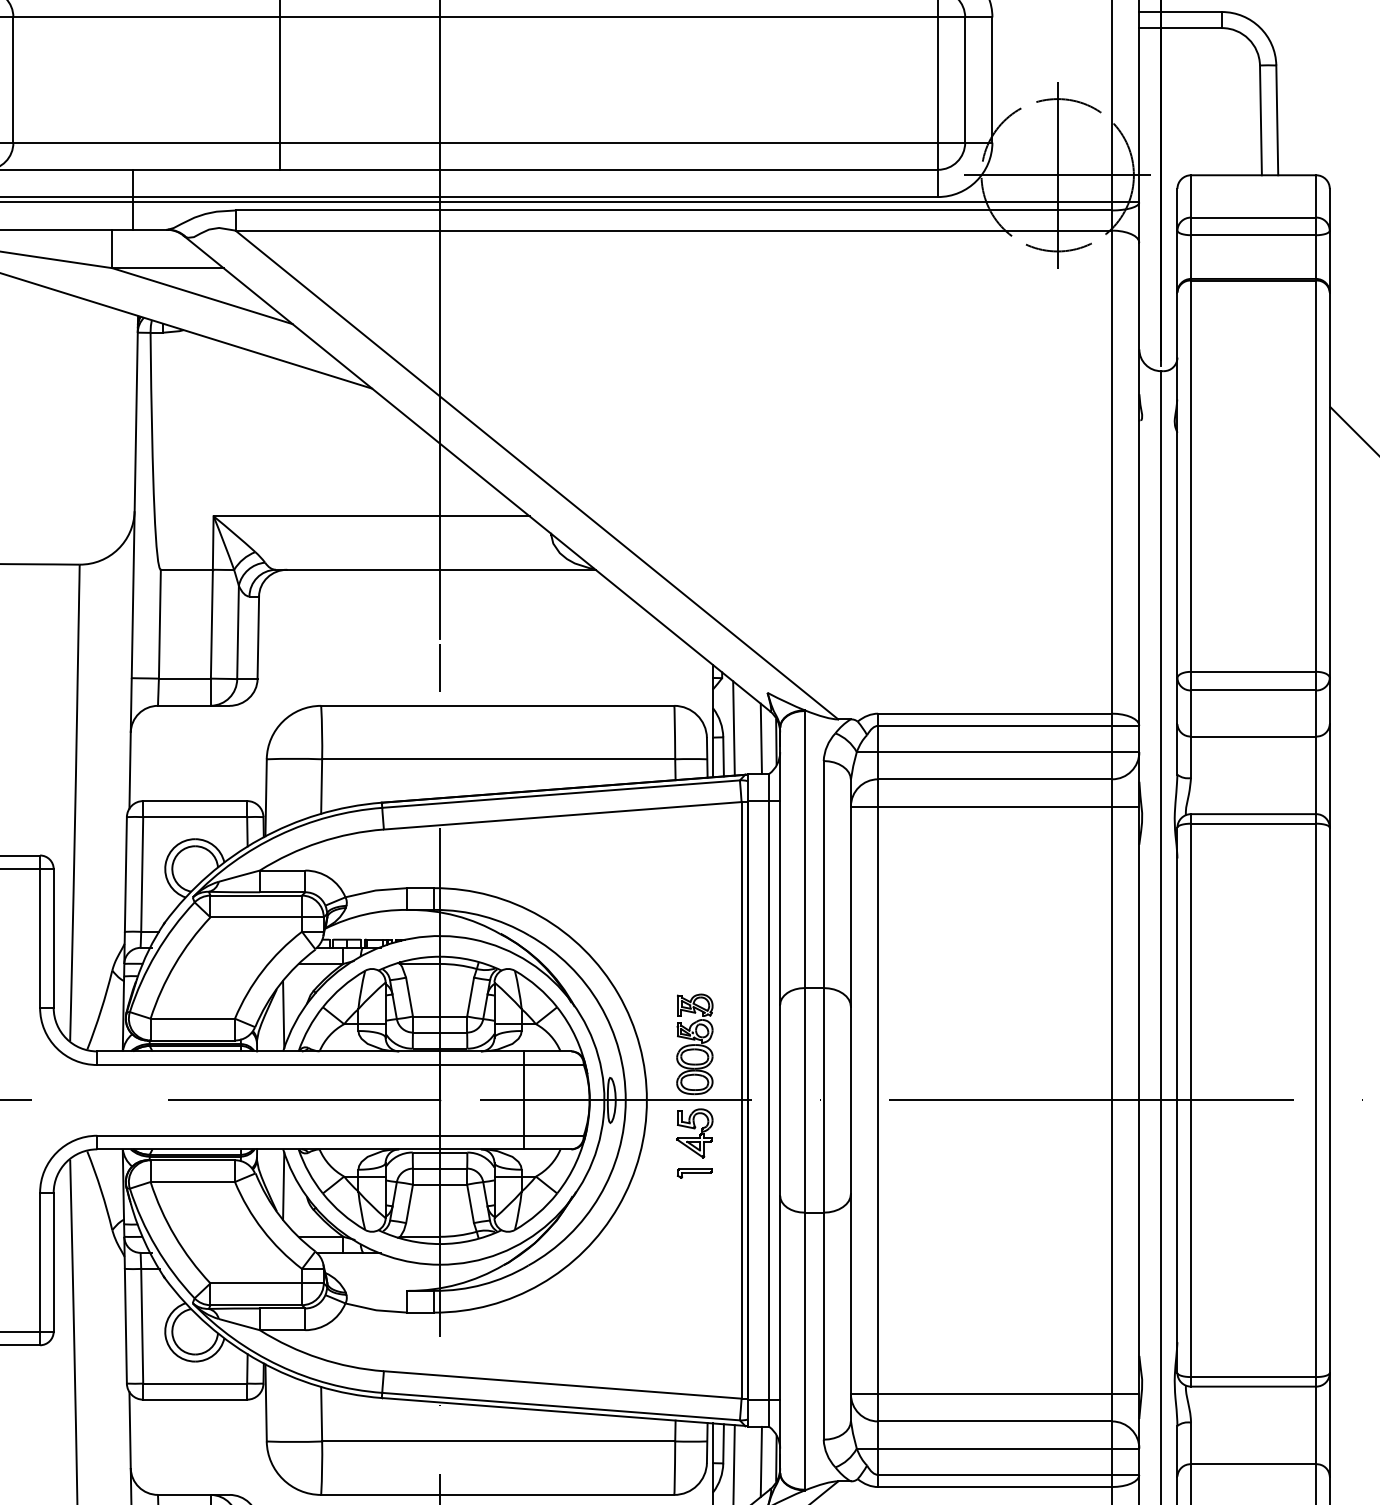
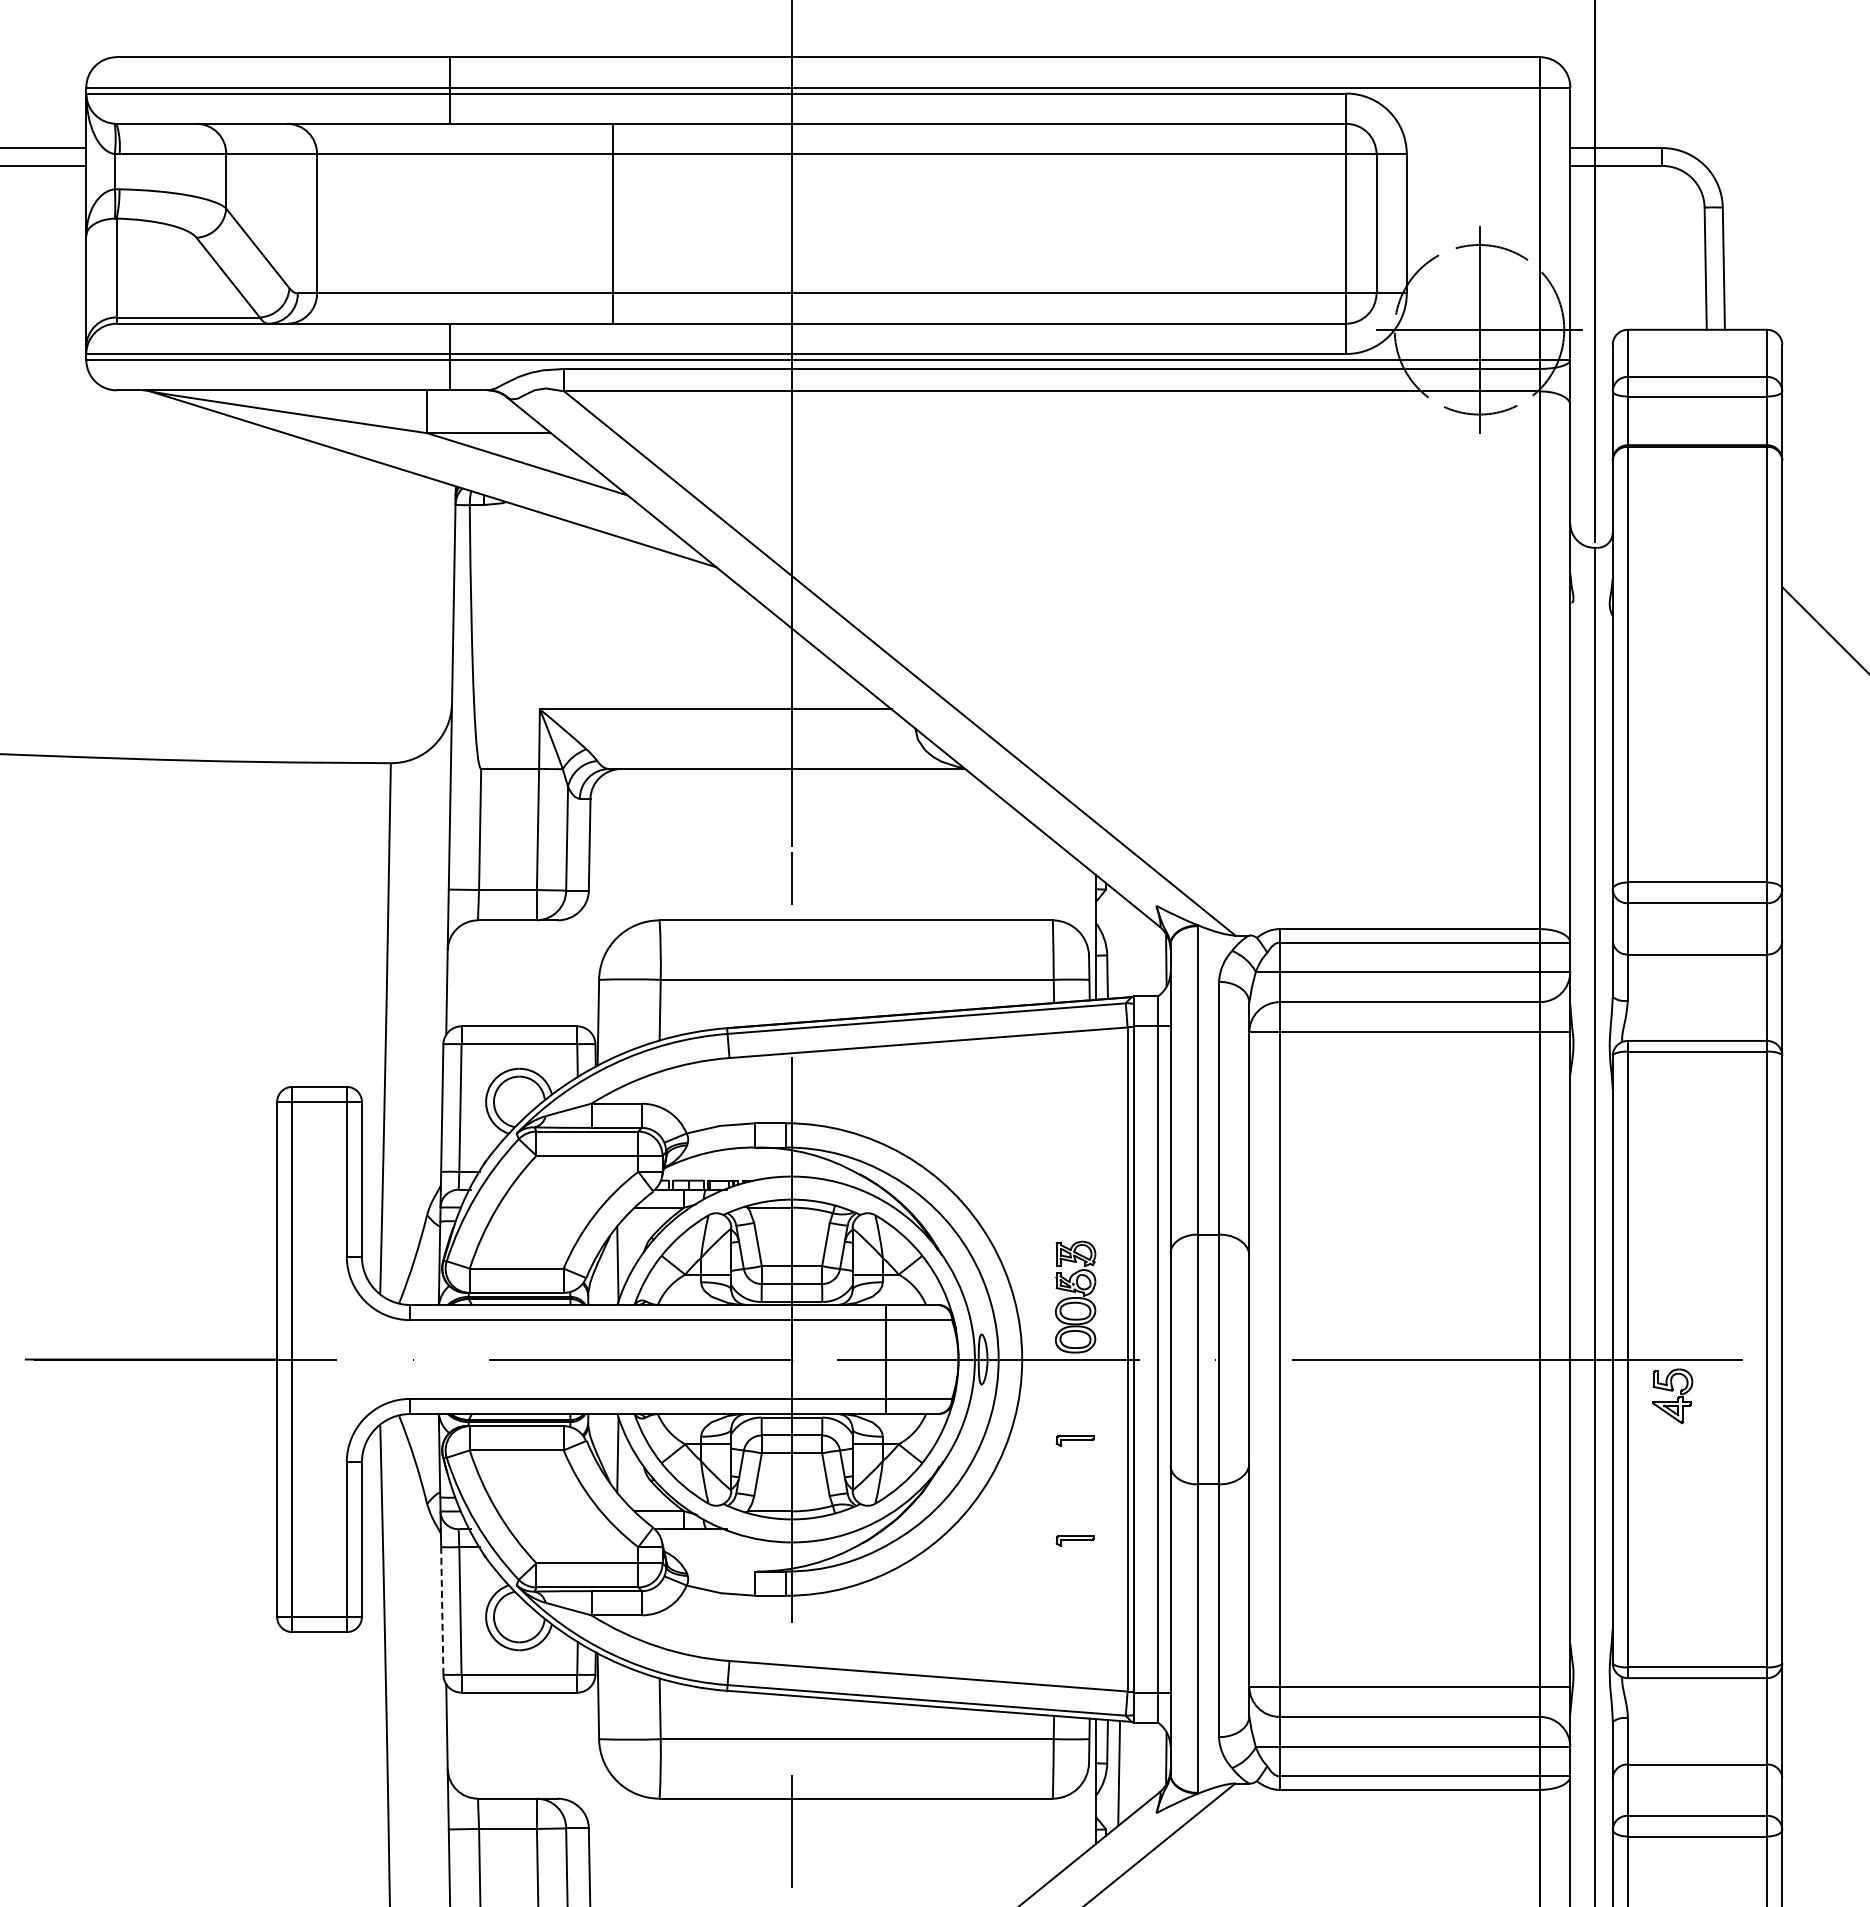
line: (734, 728) -> (1119, 945), removed
line: (761, 738) -> (1149, 956), removed
part: (694, 1133) -> (1672, 1396), moved
part: (693, 1262) -> (1074, 1540), added
line: (126, 1325) -> (442, 1610), solid -> dashed
line: (761, 1461) -> (1149, 1761), removed

